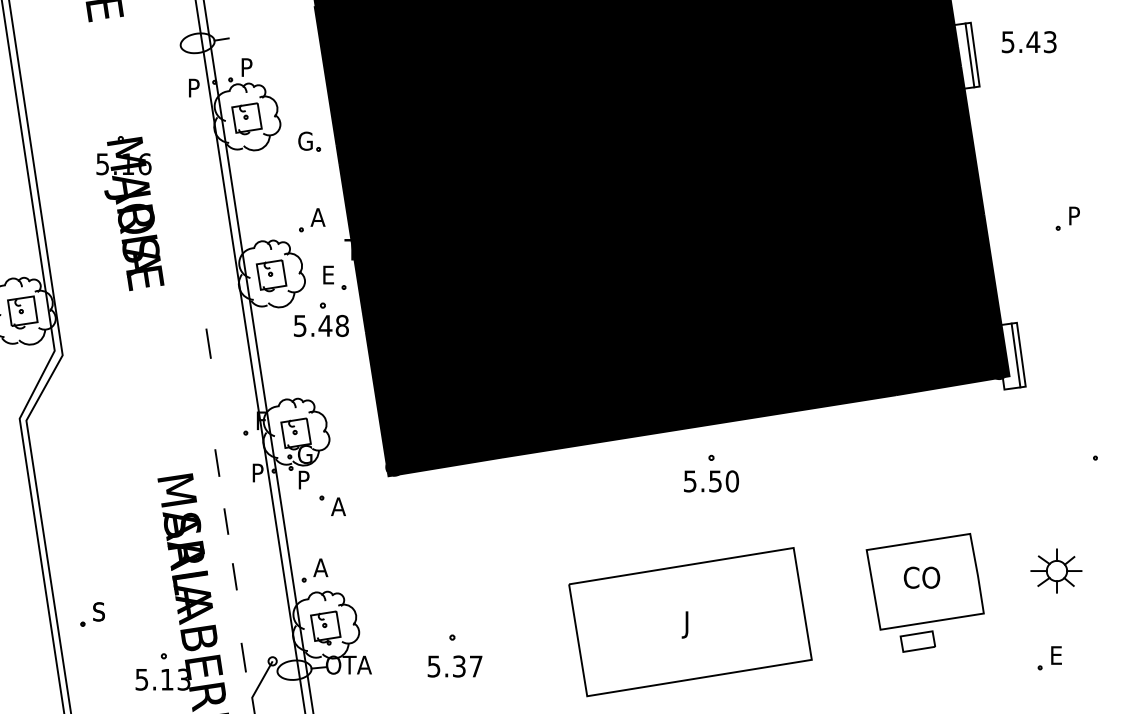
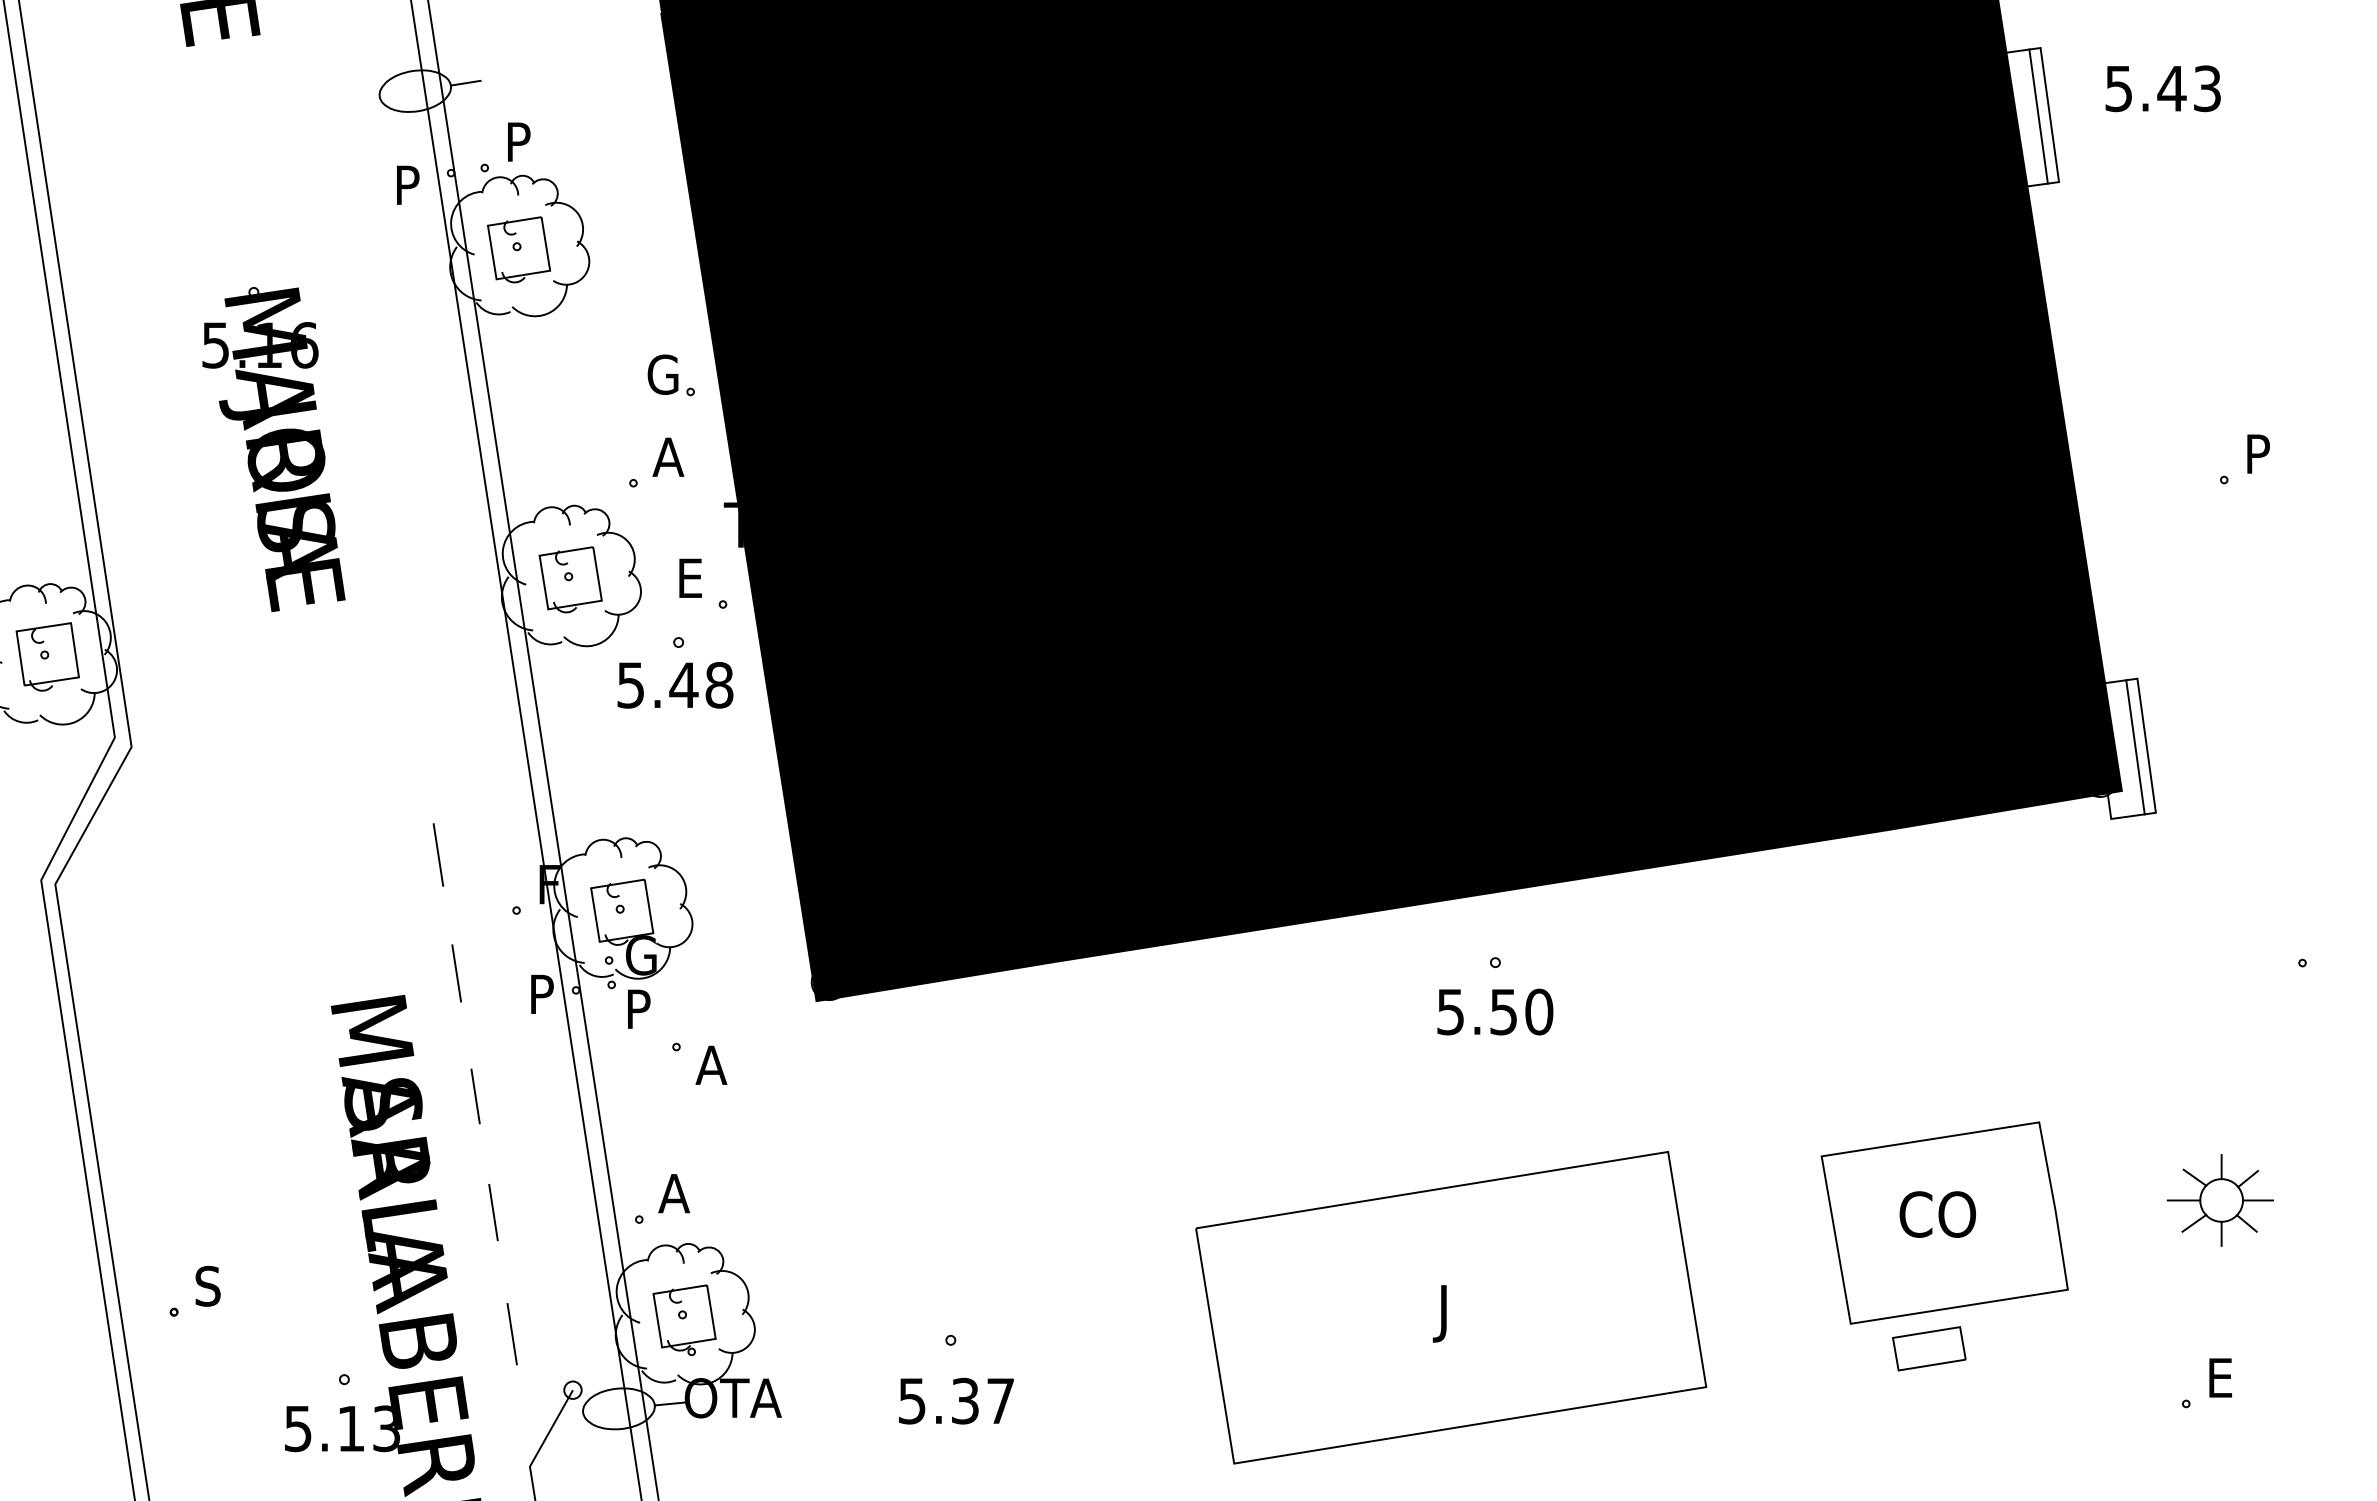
part: (309, 141) -> (671, 375), moved
line: (208, 343) -> (438, 854), moved
line: (243, 657) -> (511, 1333), moved

